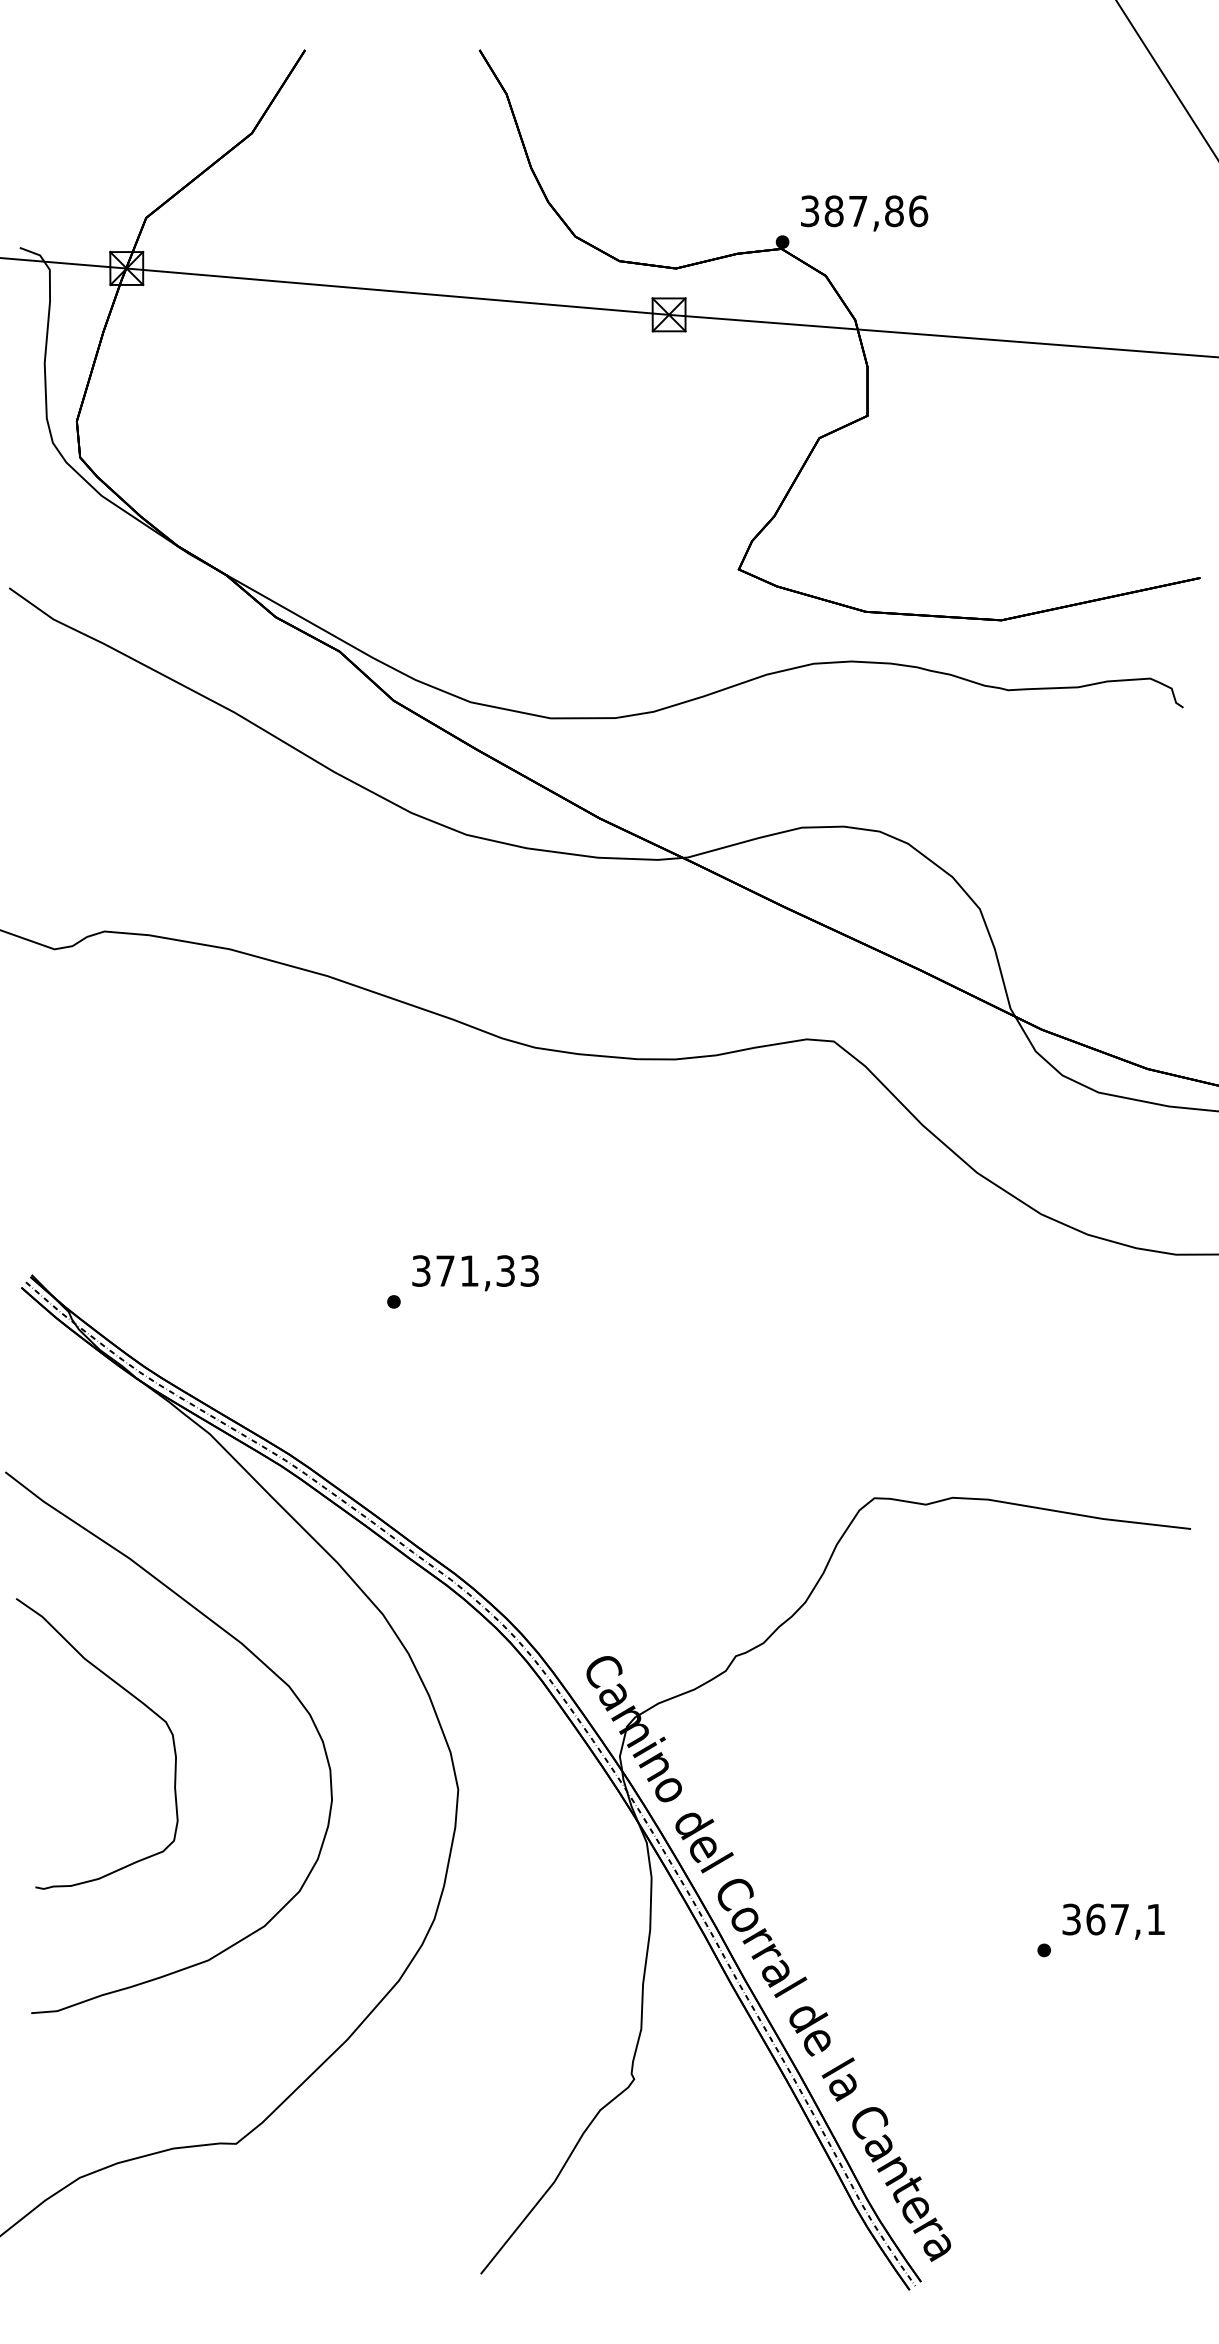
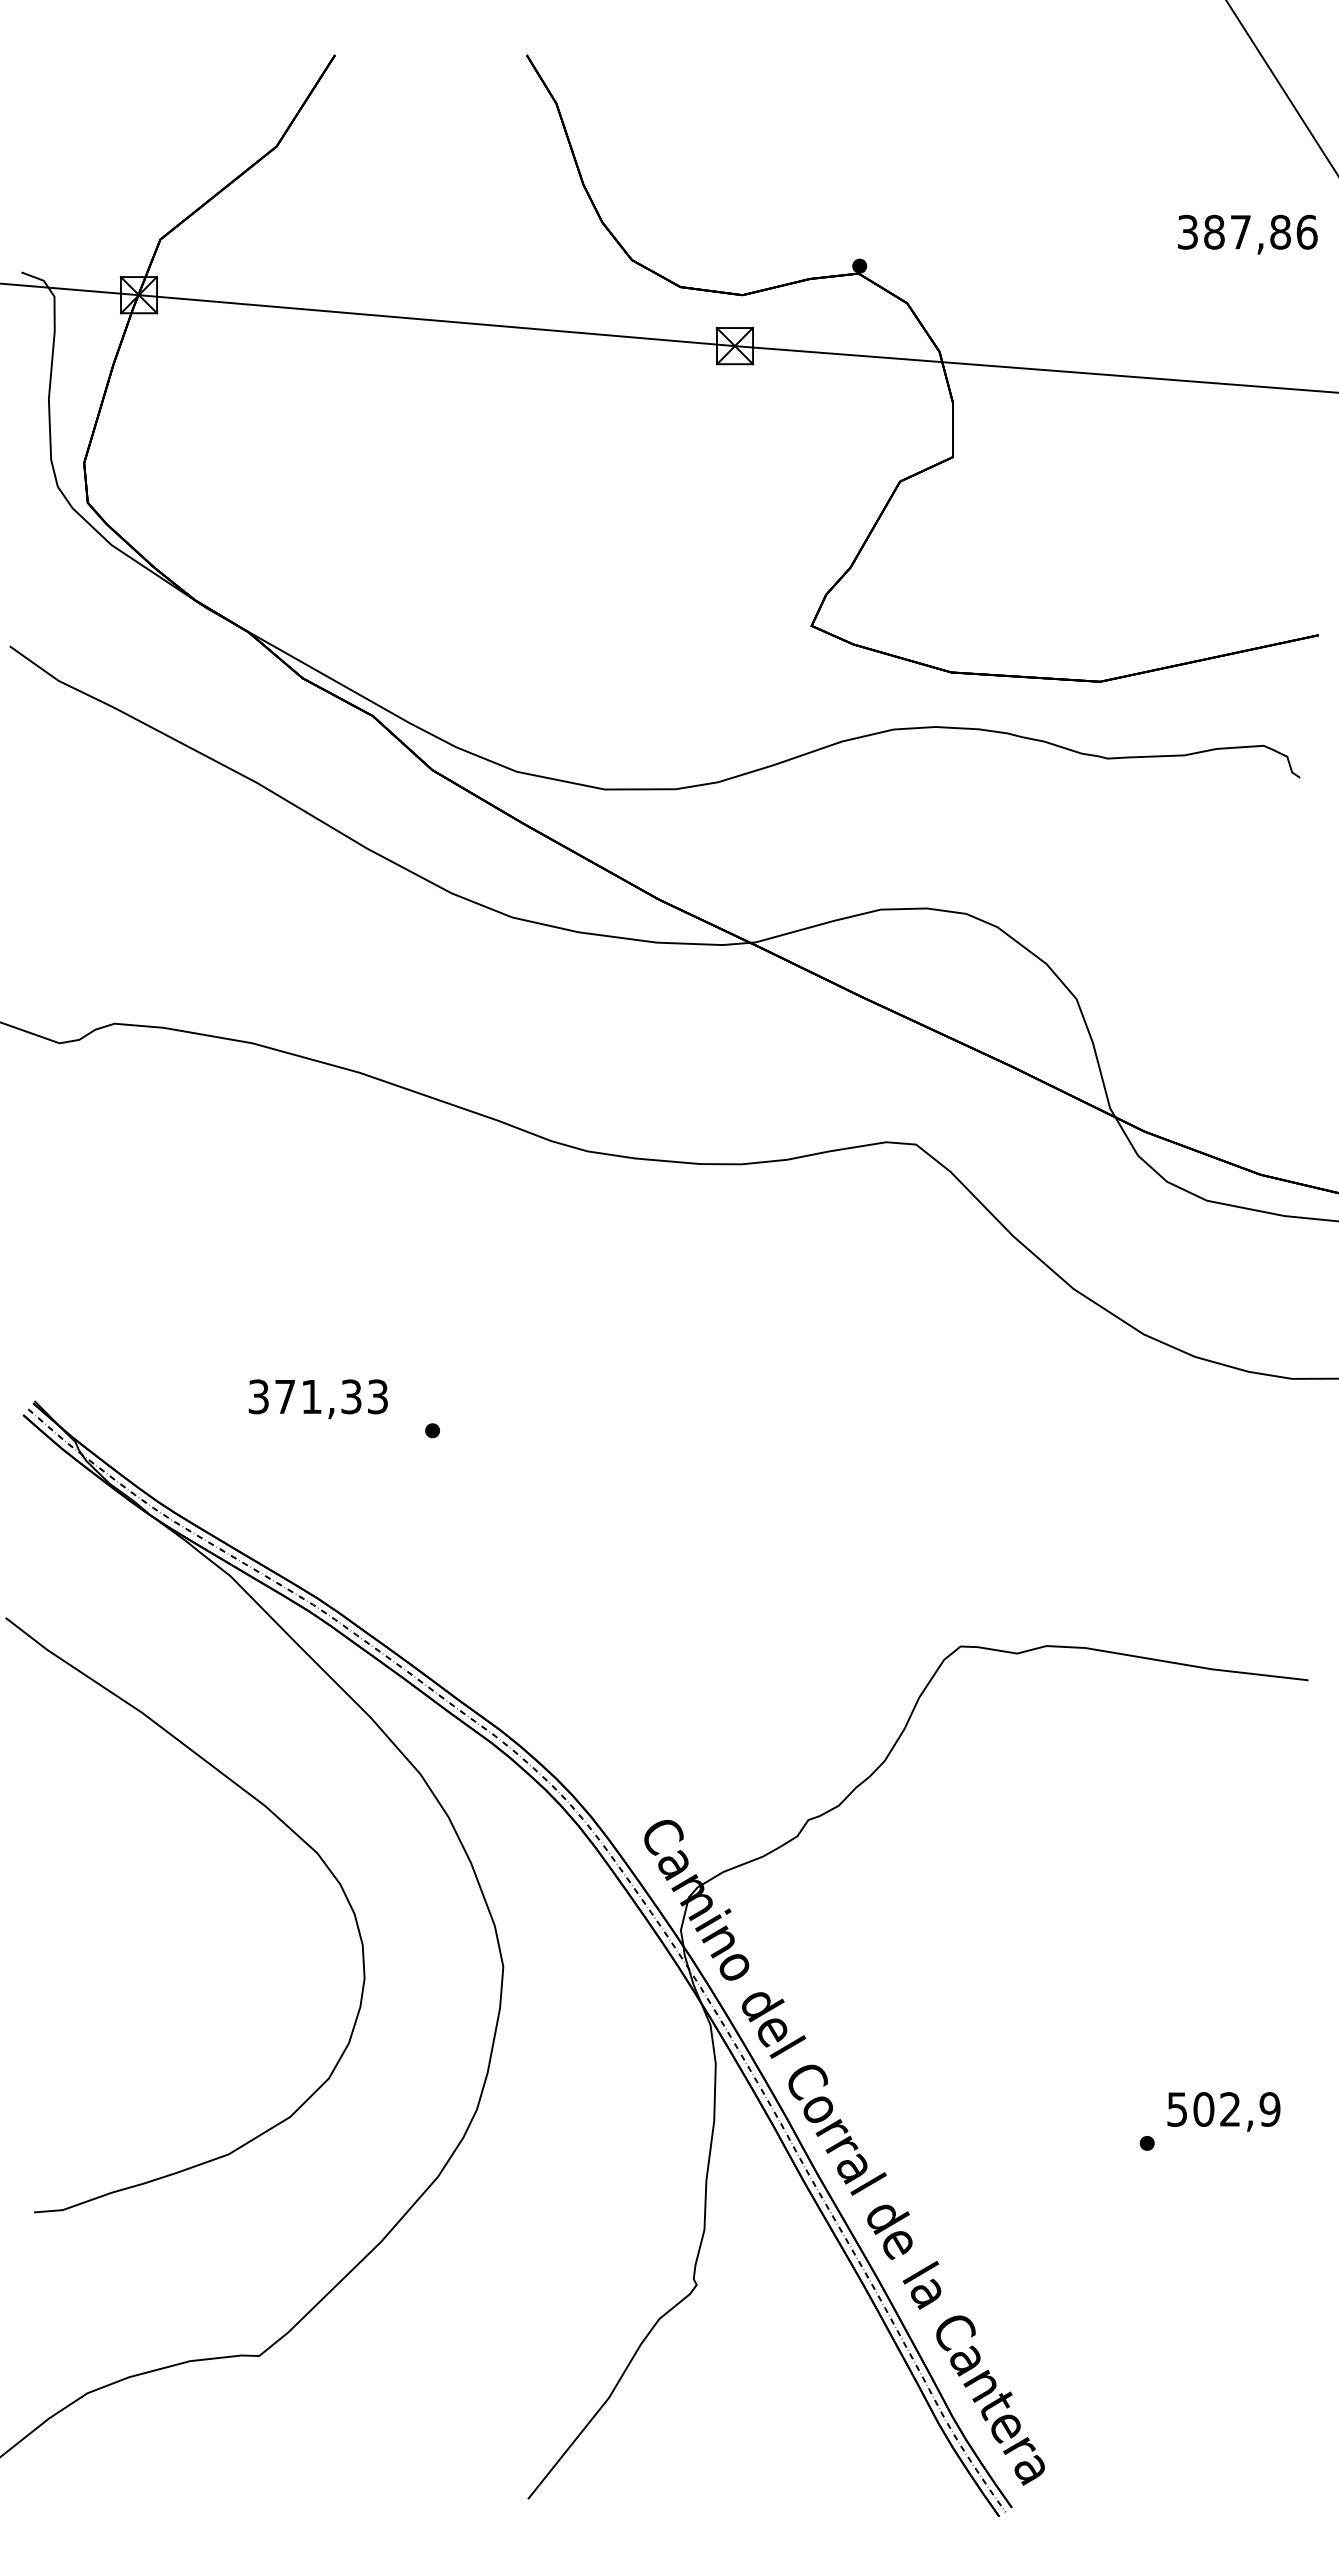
text: (864, 213) -> (1247, 234), moved
text: (474, 1273) -> (317, 1399), moved
curve: (132, 1696) -> (145, 1864), removed
text: (1114, 1919) -> (1224, 2109), 367,1 -> 502,9

